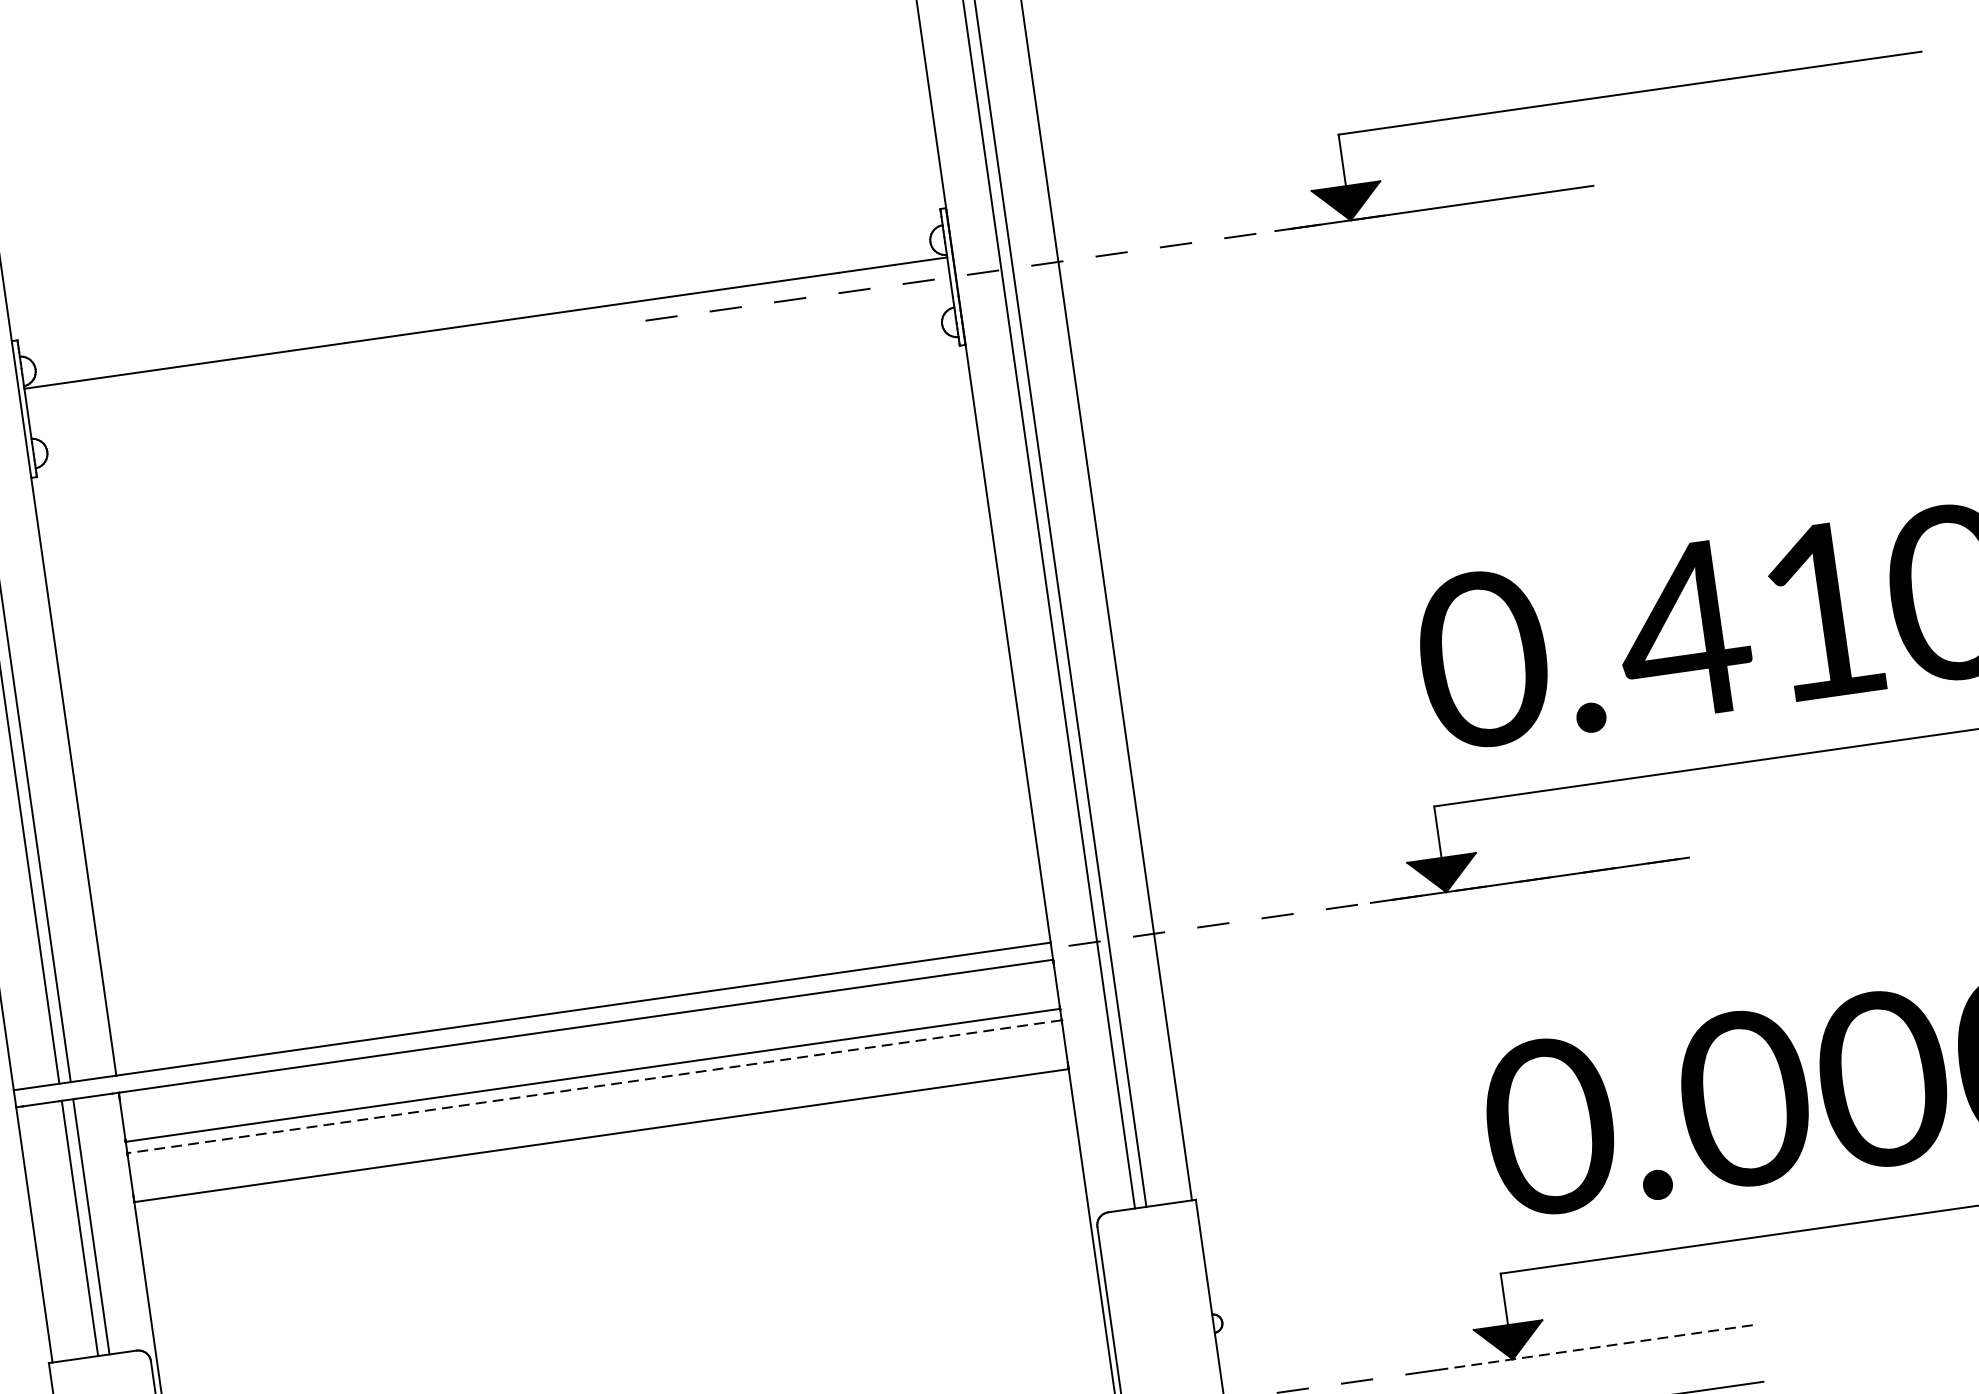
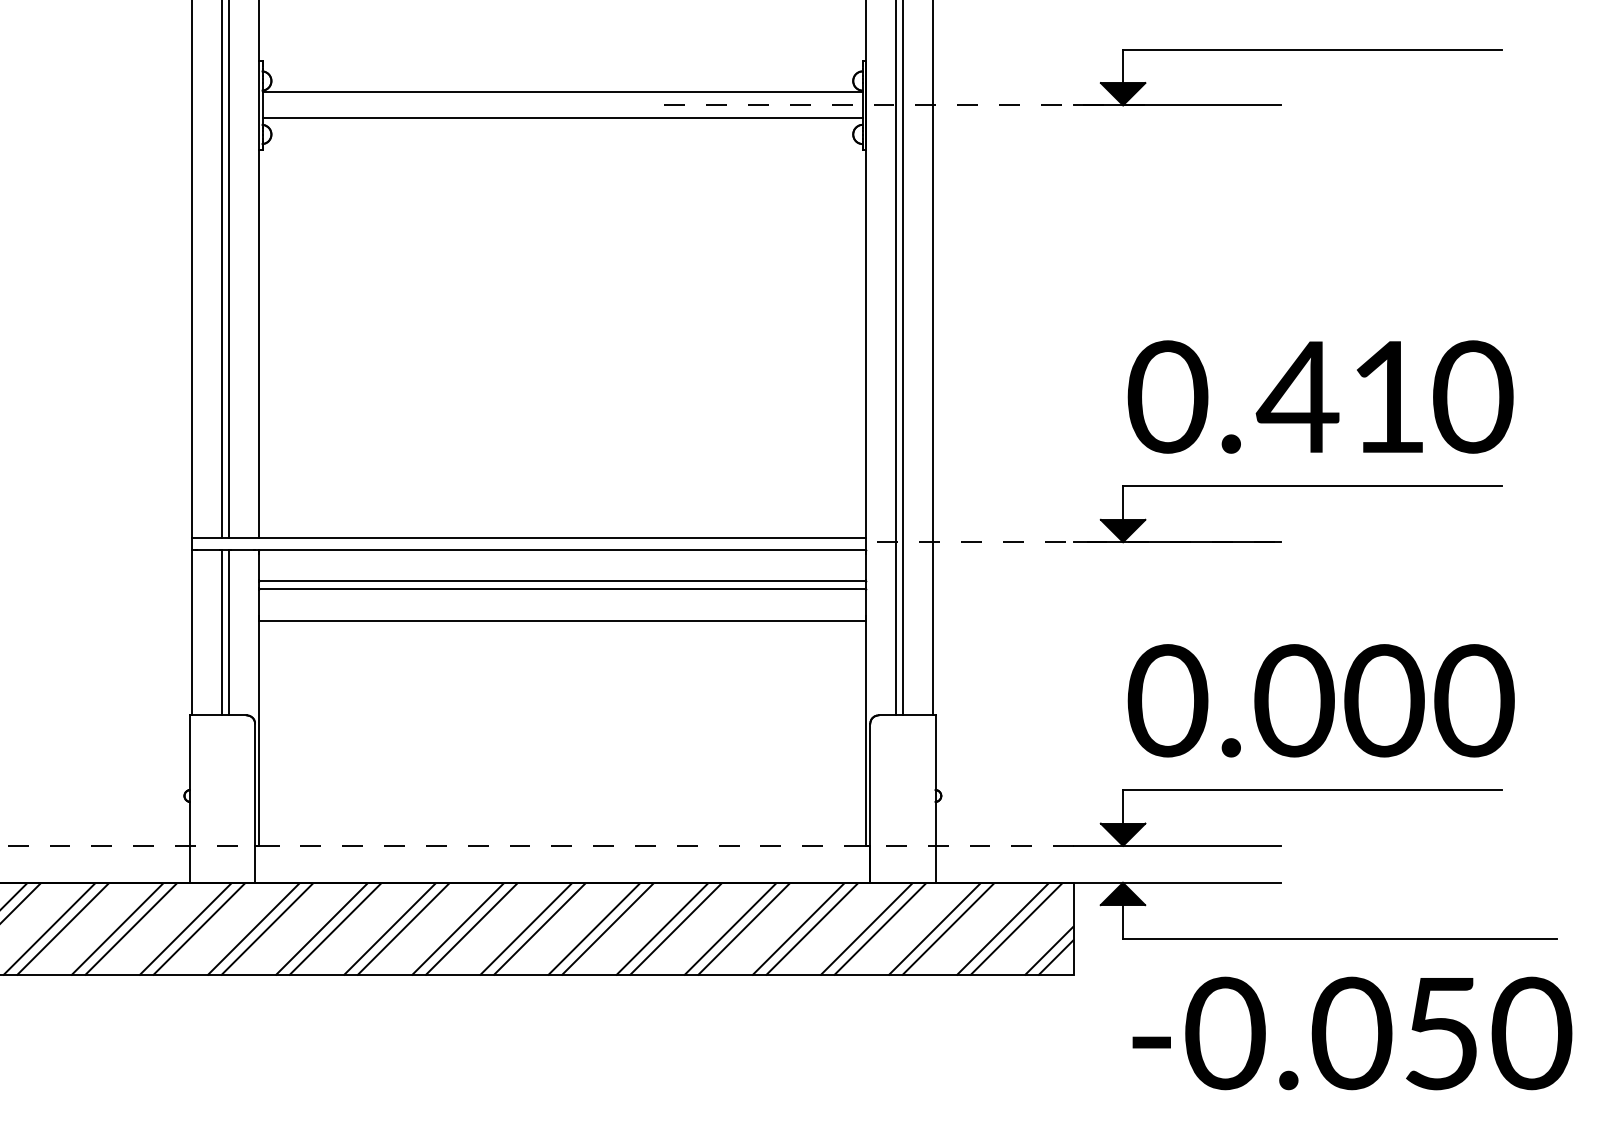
line: (491, 363) -> (562, 118), added
line: (594, 1086) -> (562, 588), dashed -> solid
line: (1596, 1346) -> (1177, 845), dashed -> solid

